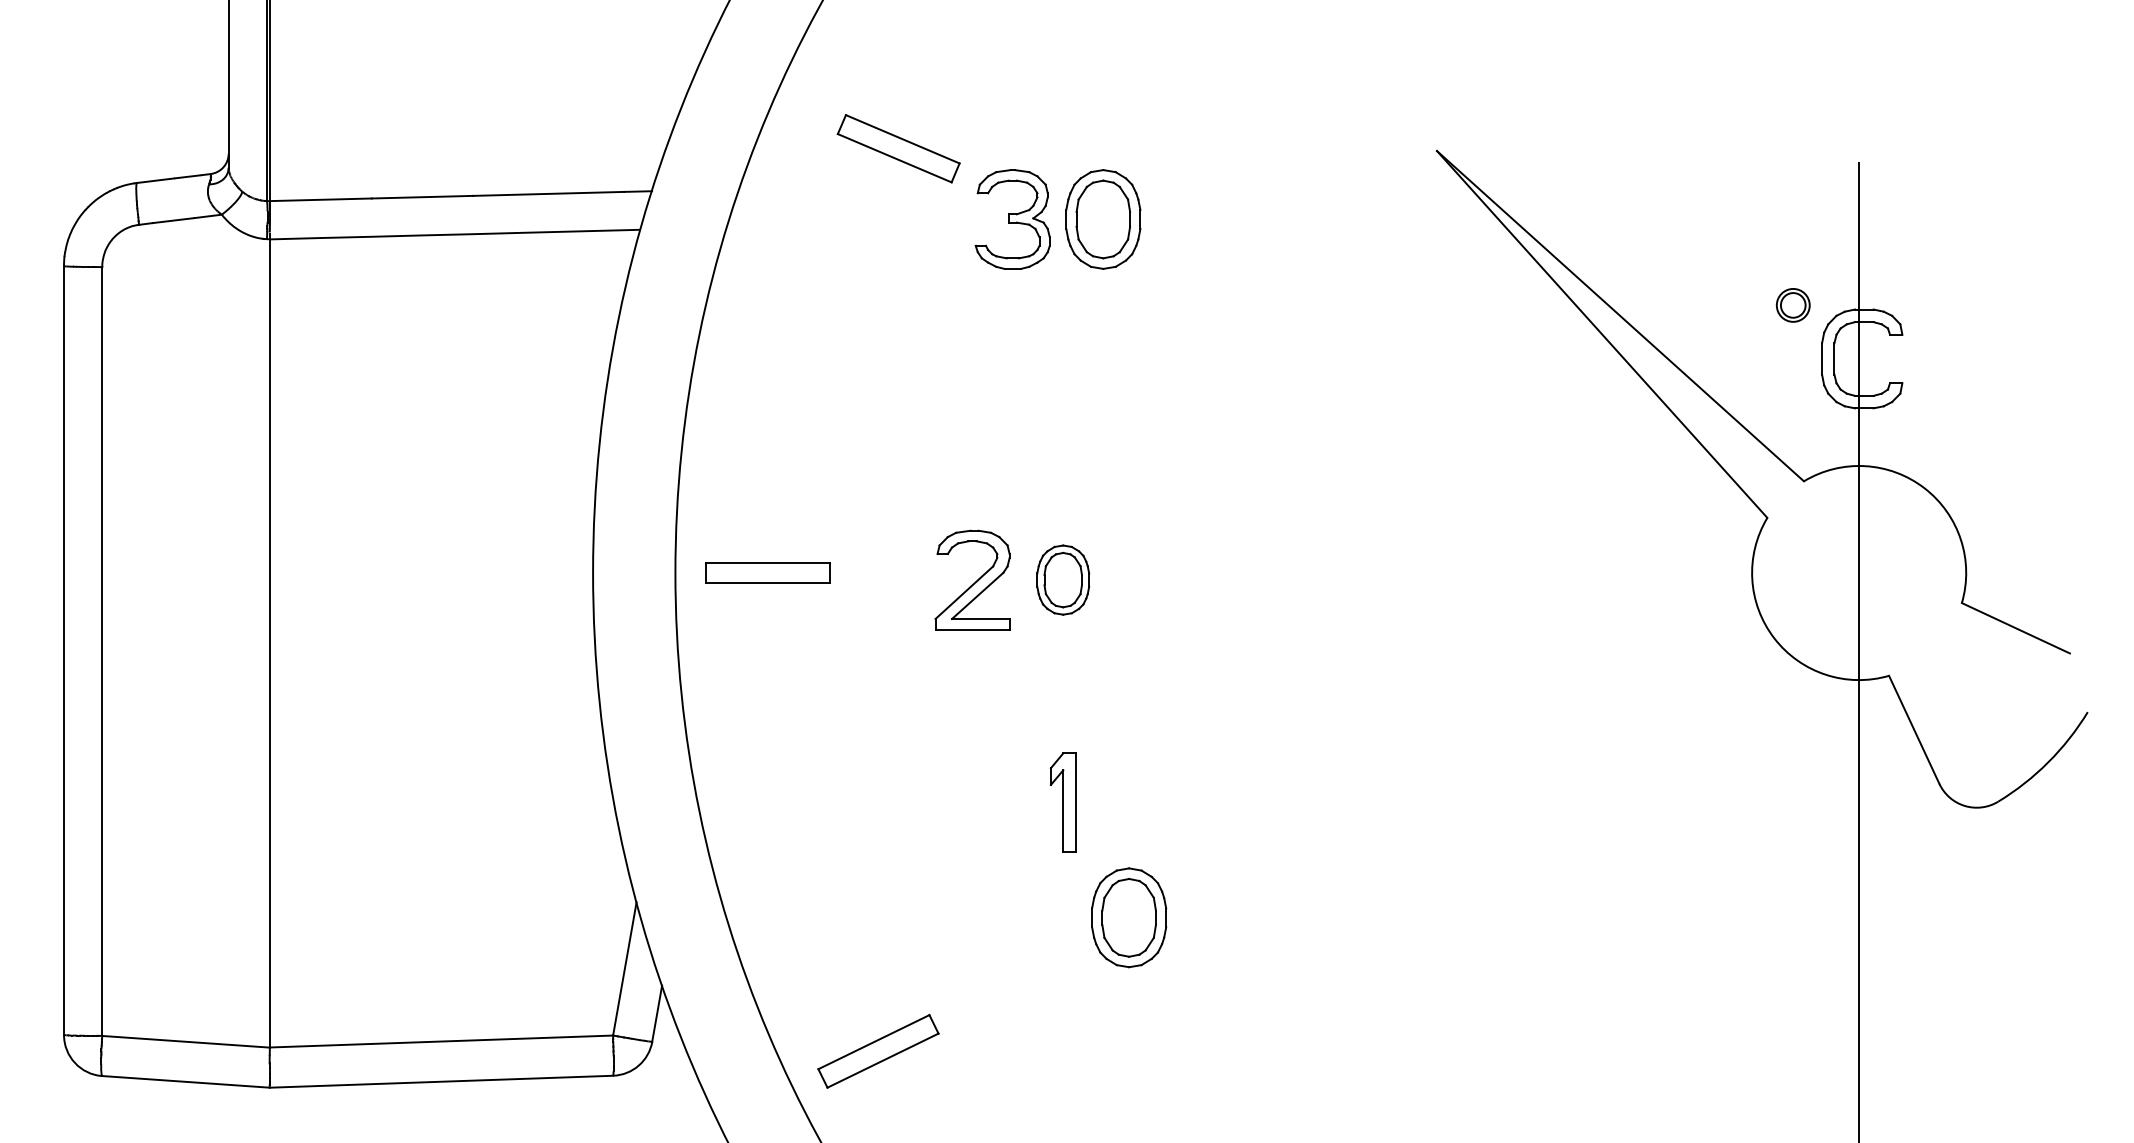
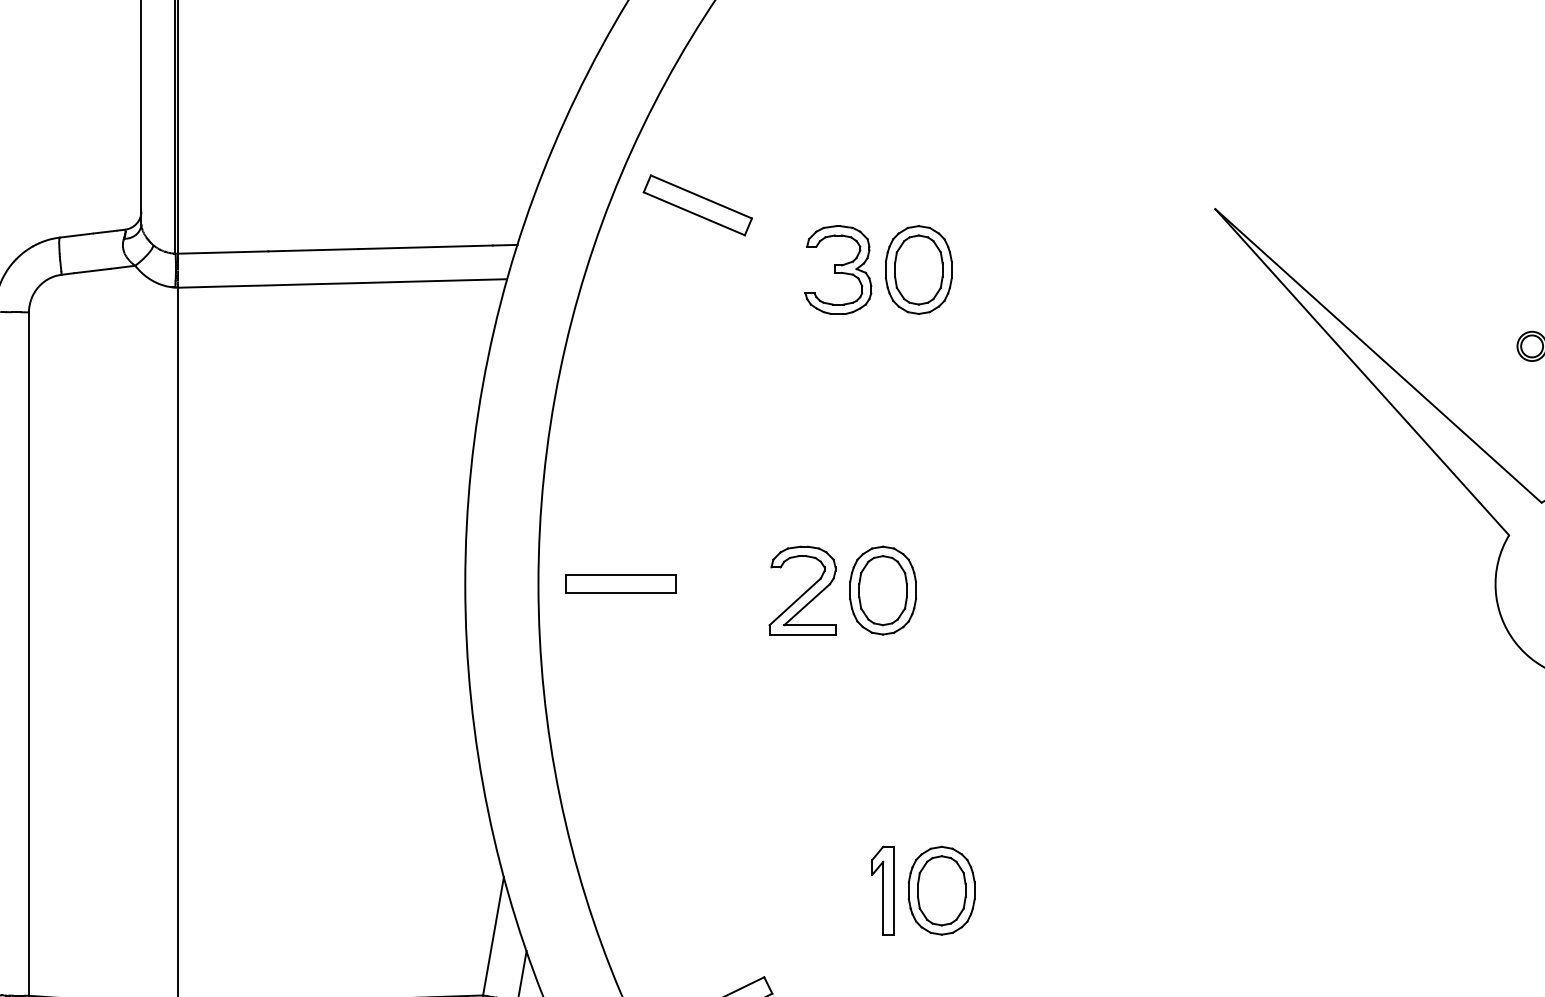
part: (898, 148) -> (697, 205), moved
part: (1063, 579) -> (883, 590), size x1.43
part: (1062, 802) -> (882, 890), moved

